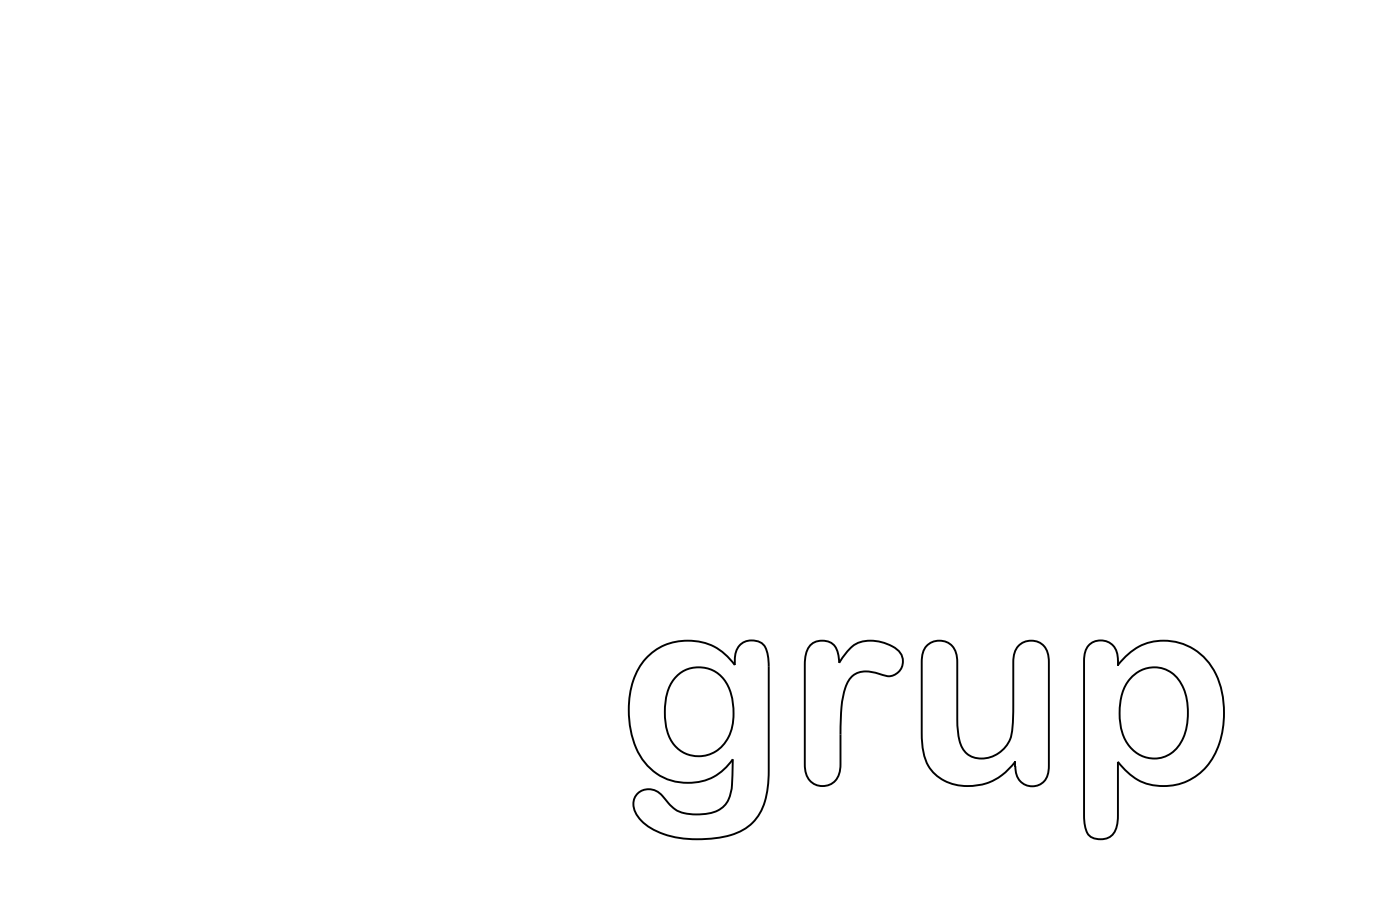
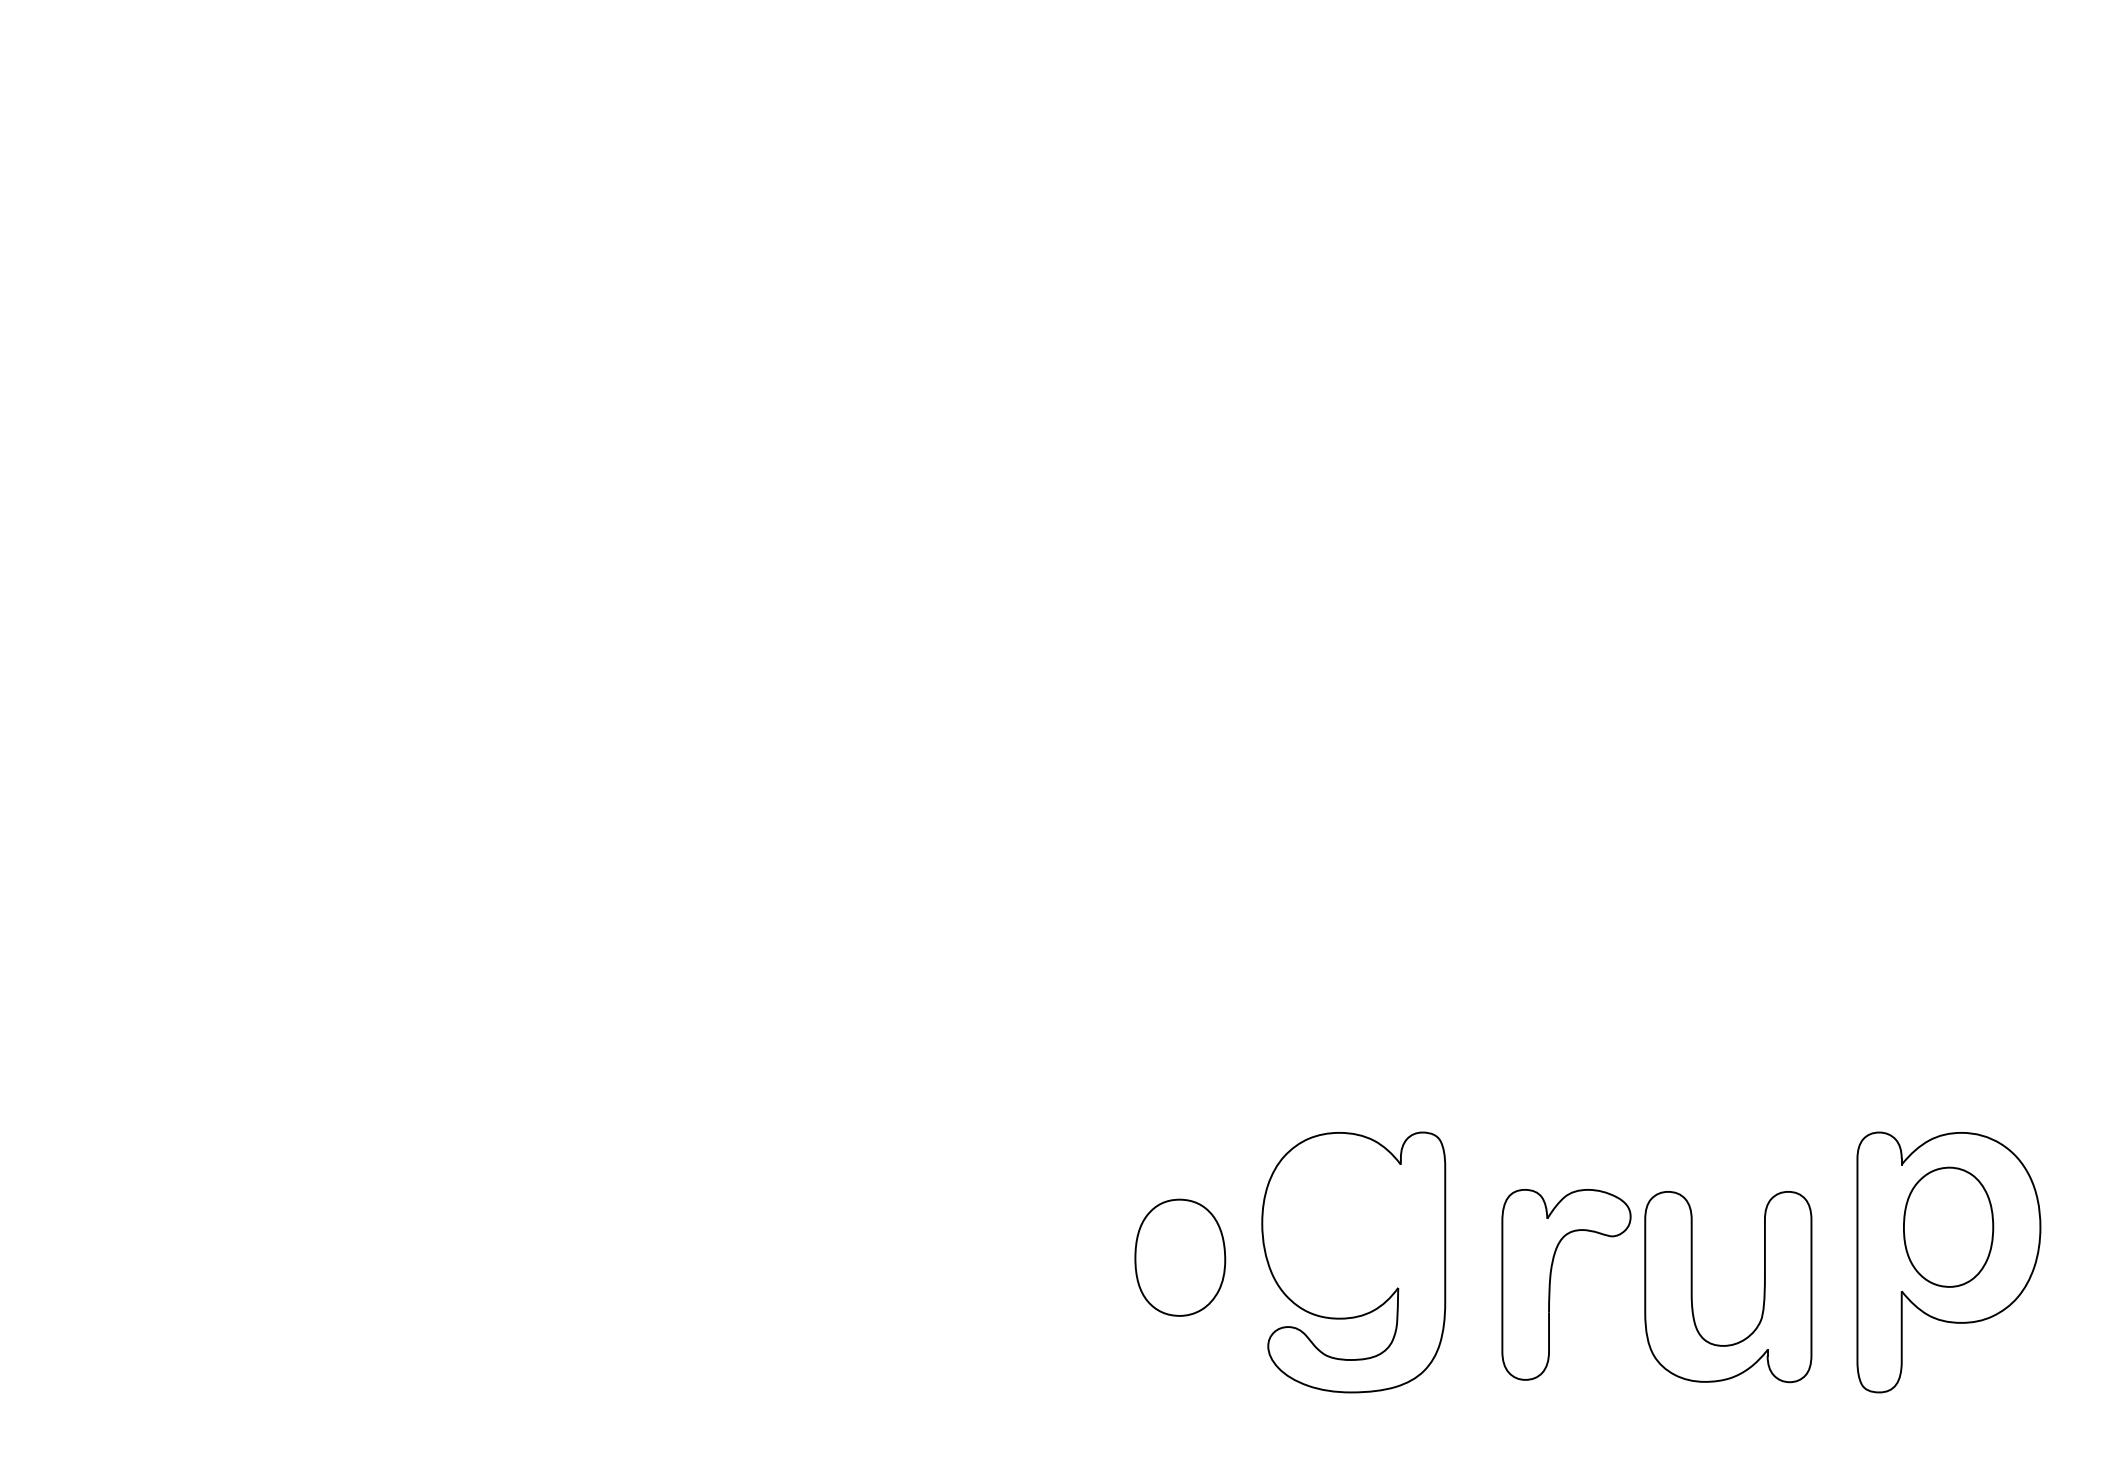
part: (699, 711) -> (1180, 1257), moved
part: (841, 713) -> (1550, 1284), moved
part: (1012, 713) -> (1763, 1287), moved

